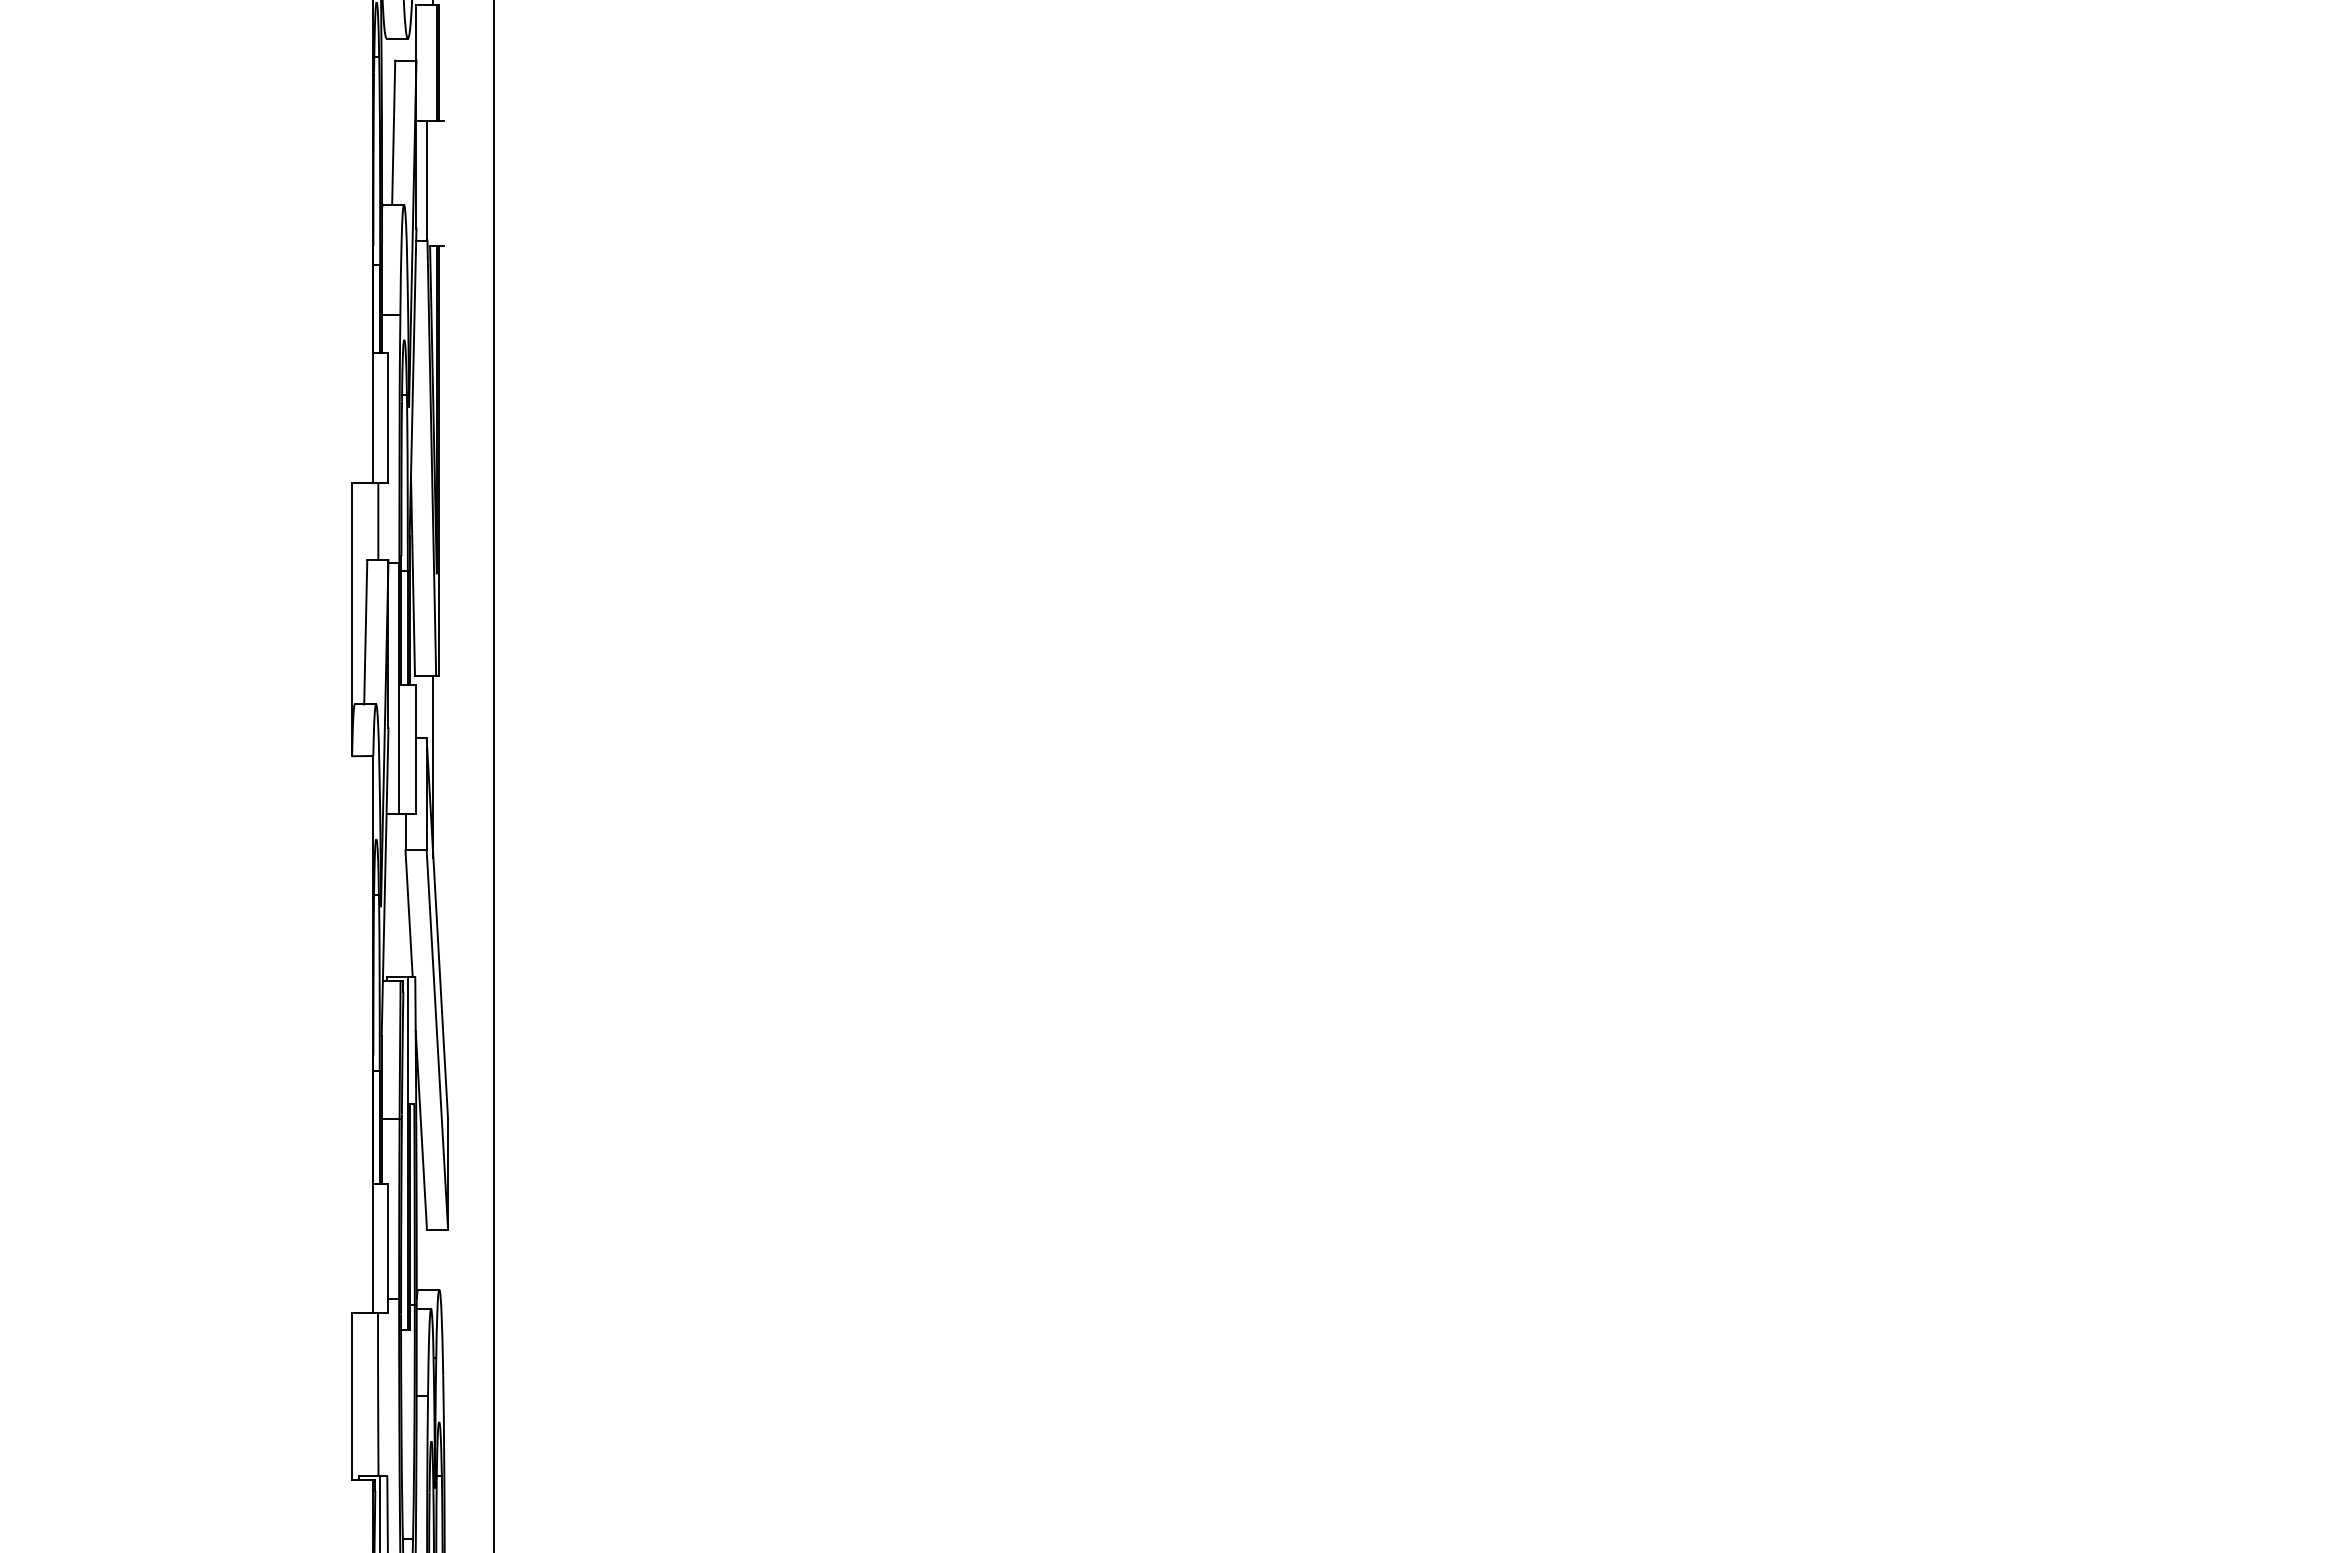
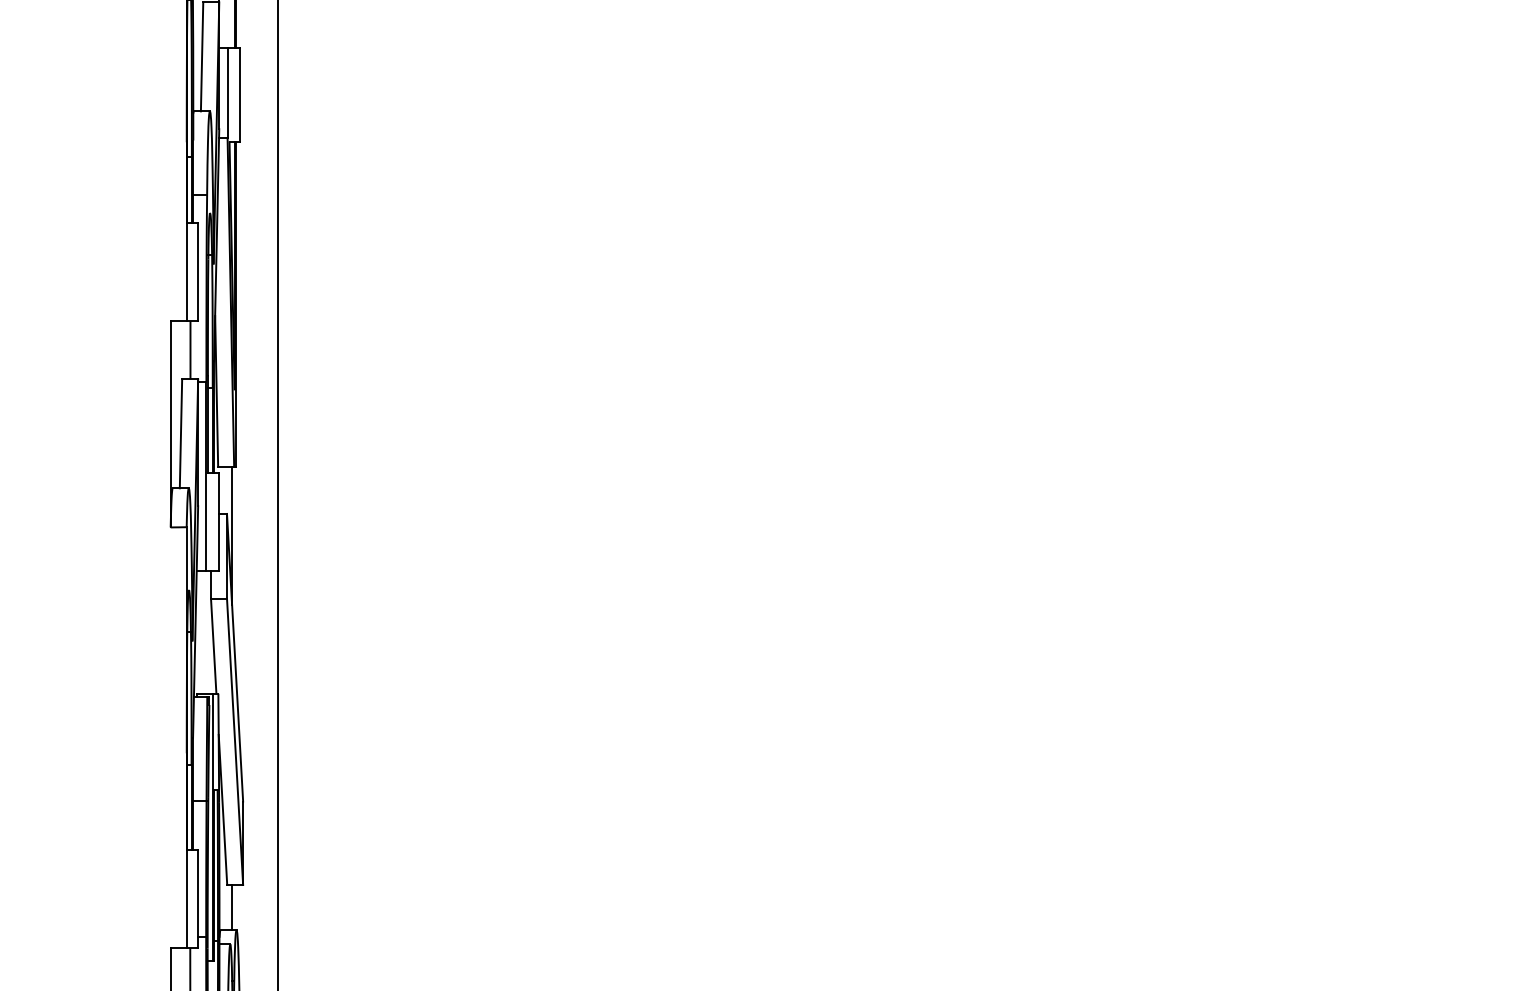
line: (444, 183) -> (240, 95), added
line: (433, 1259) -> (232, 907), added

